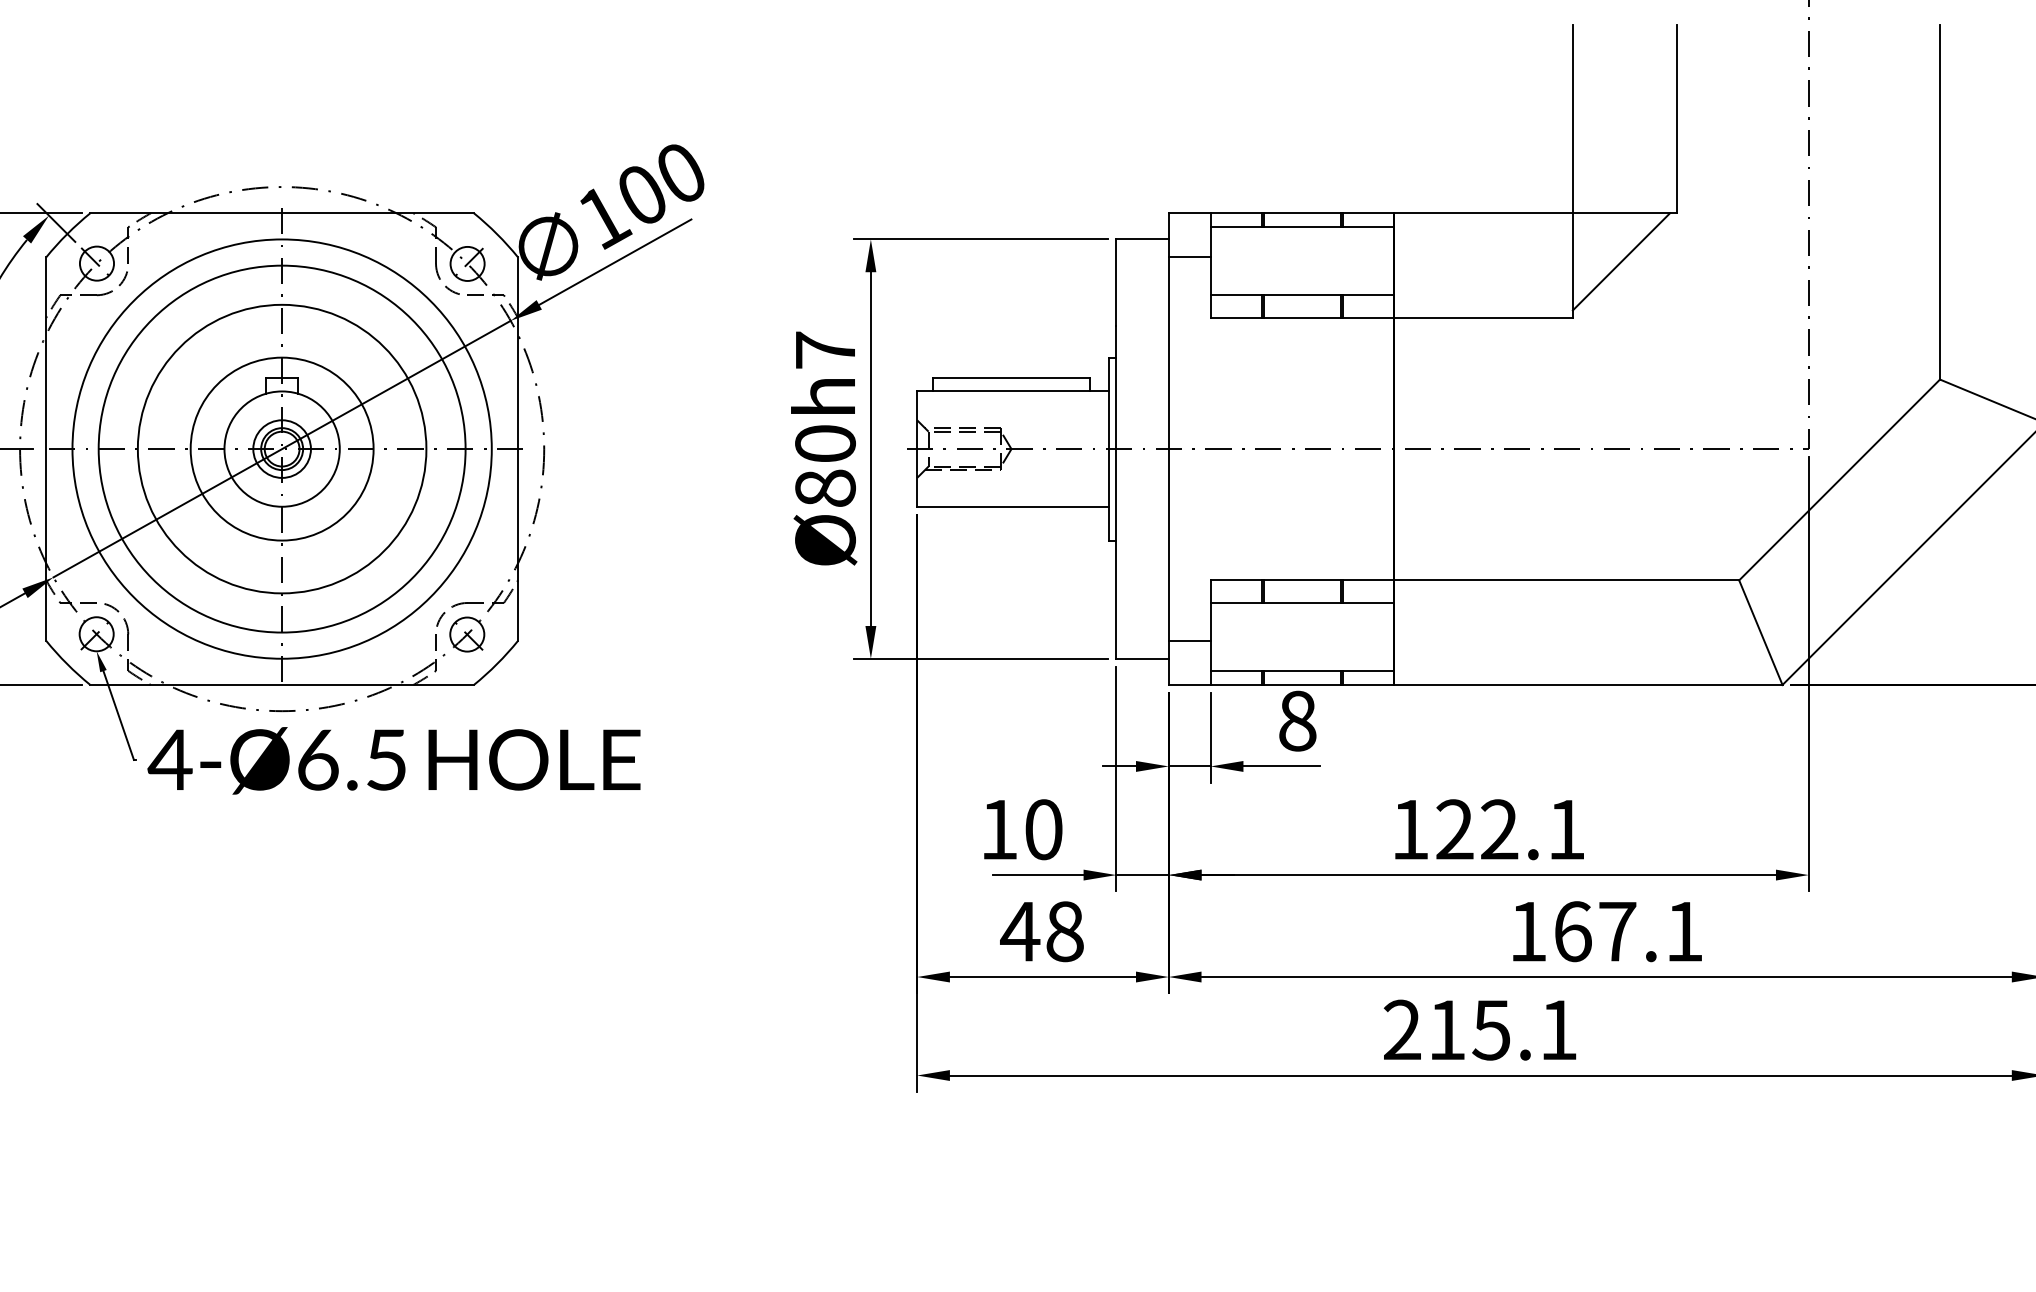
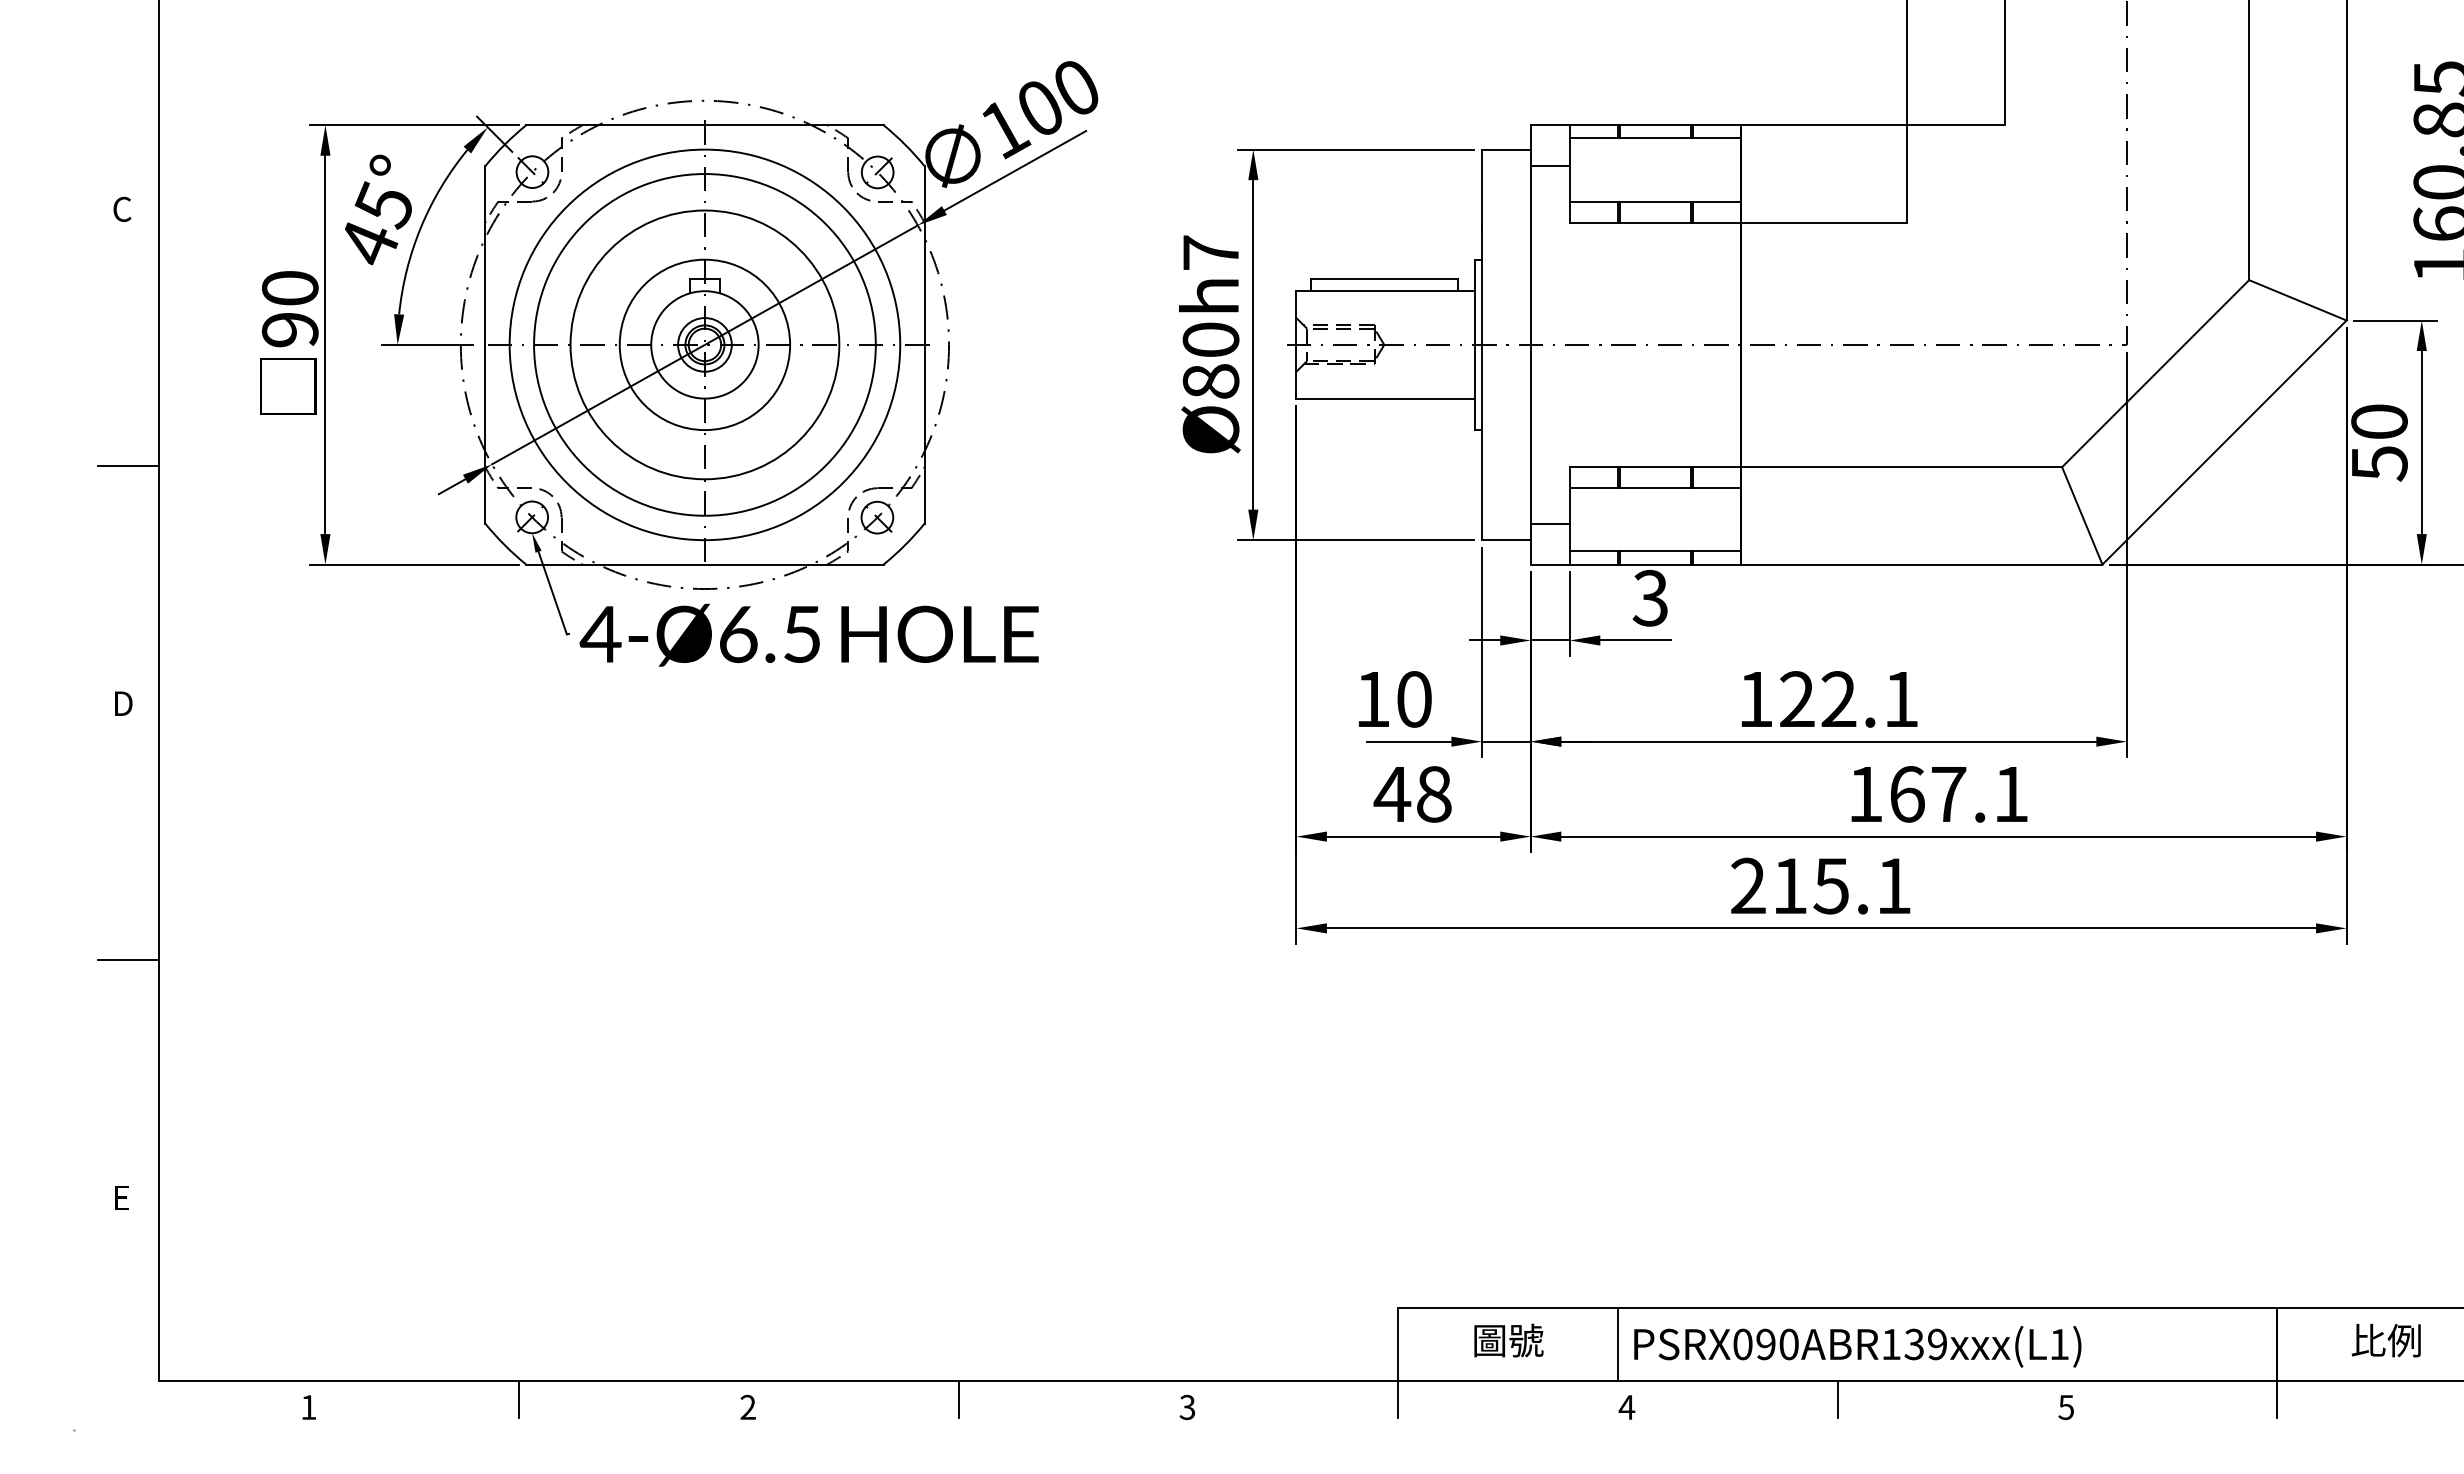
line: (1621, 261) -> (1952, 170), removed
text: (1297, 720) -> (1650, 597), 8 -> 3

